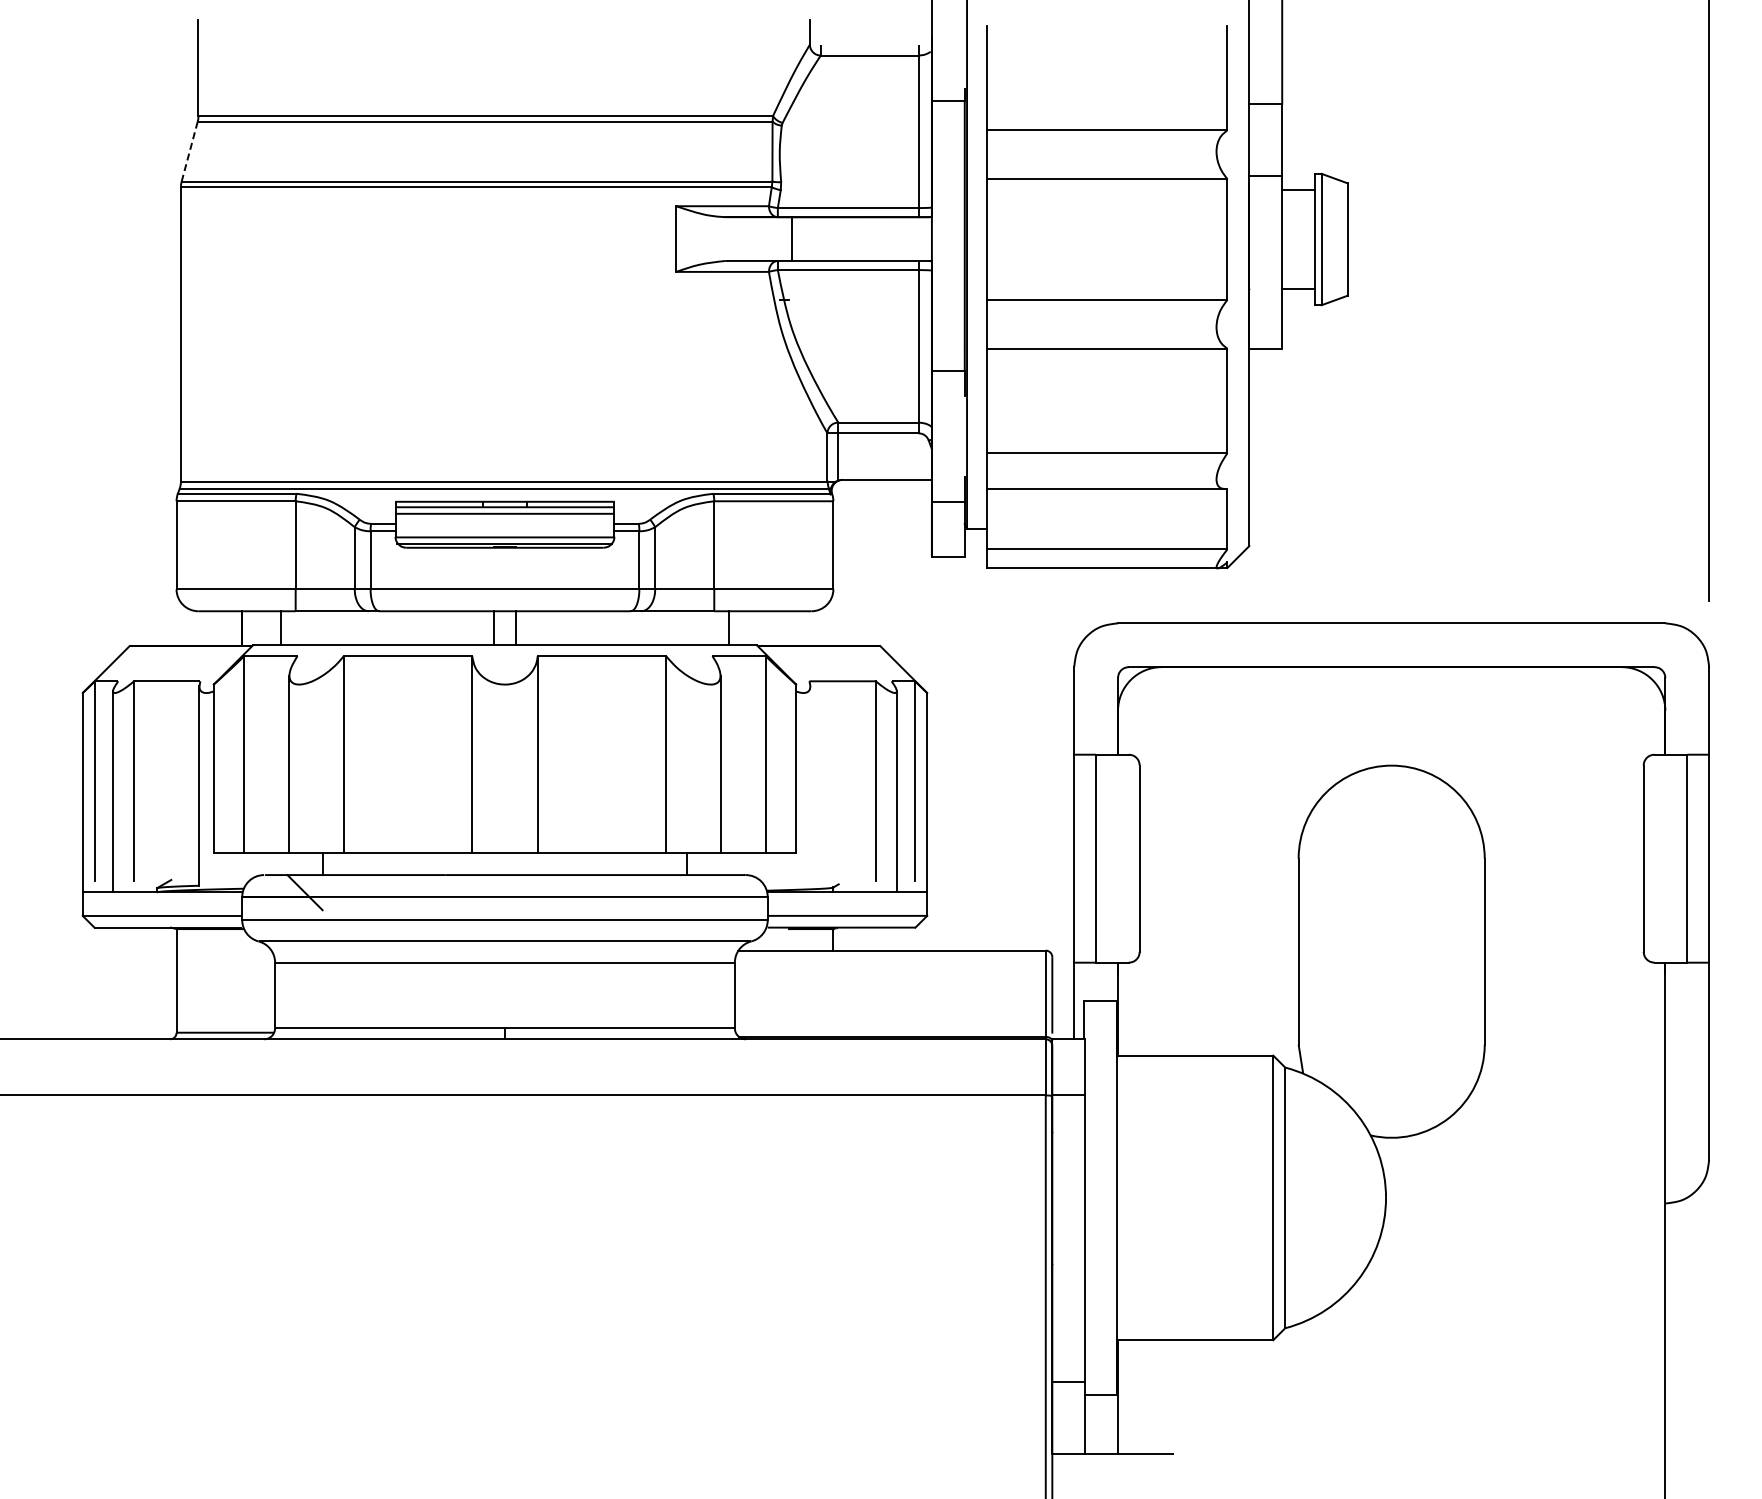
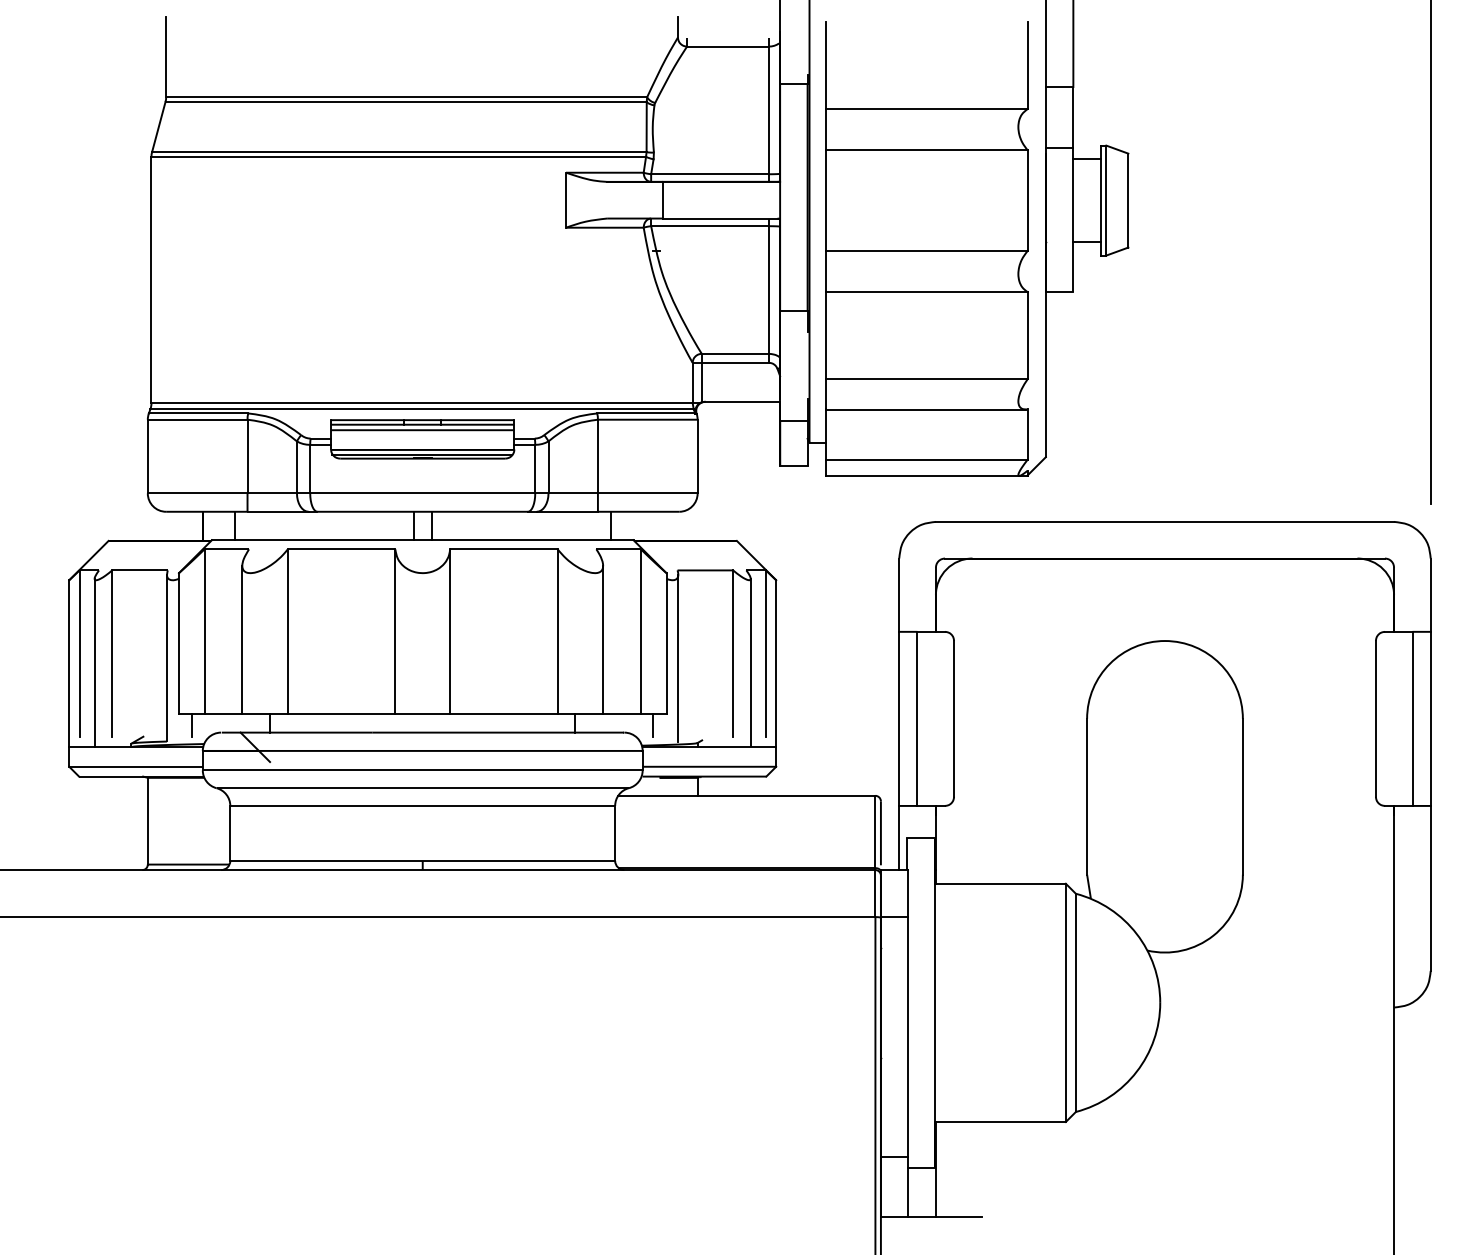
line: (189, 151) -> (158, 126), dashed -> solid
line: (810, 785) -> (678, 657), added
line: (229, 866) -> (192, 725), added
line: (780, 866) -> (653, 725), added

